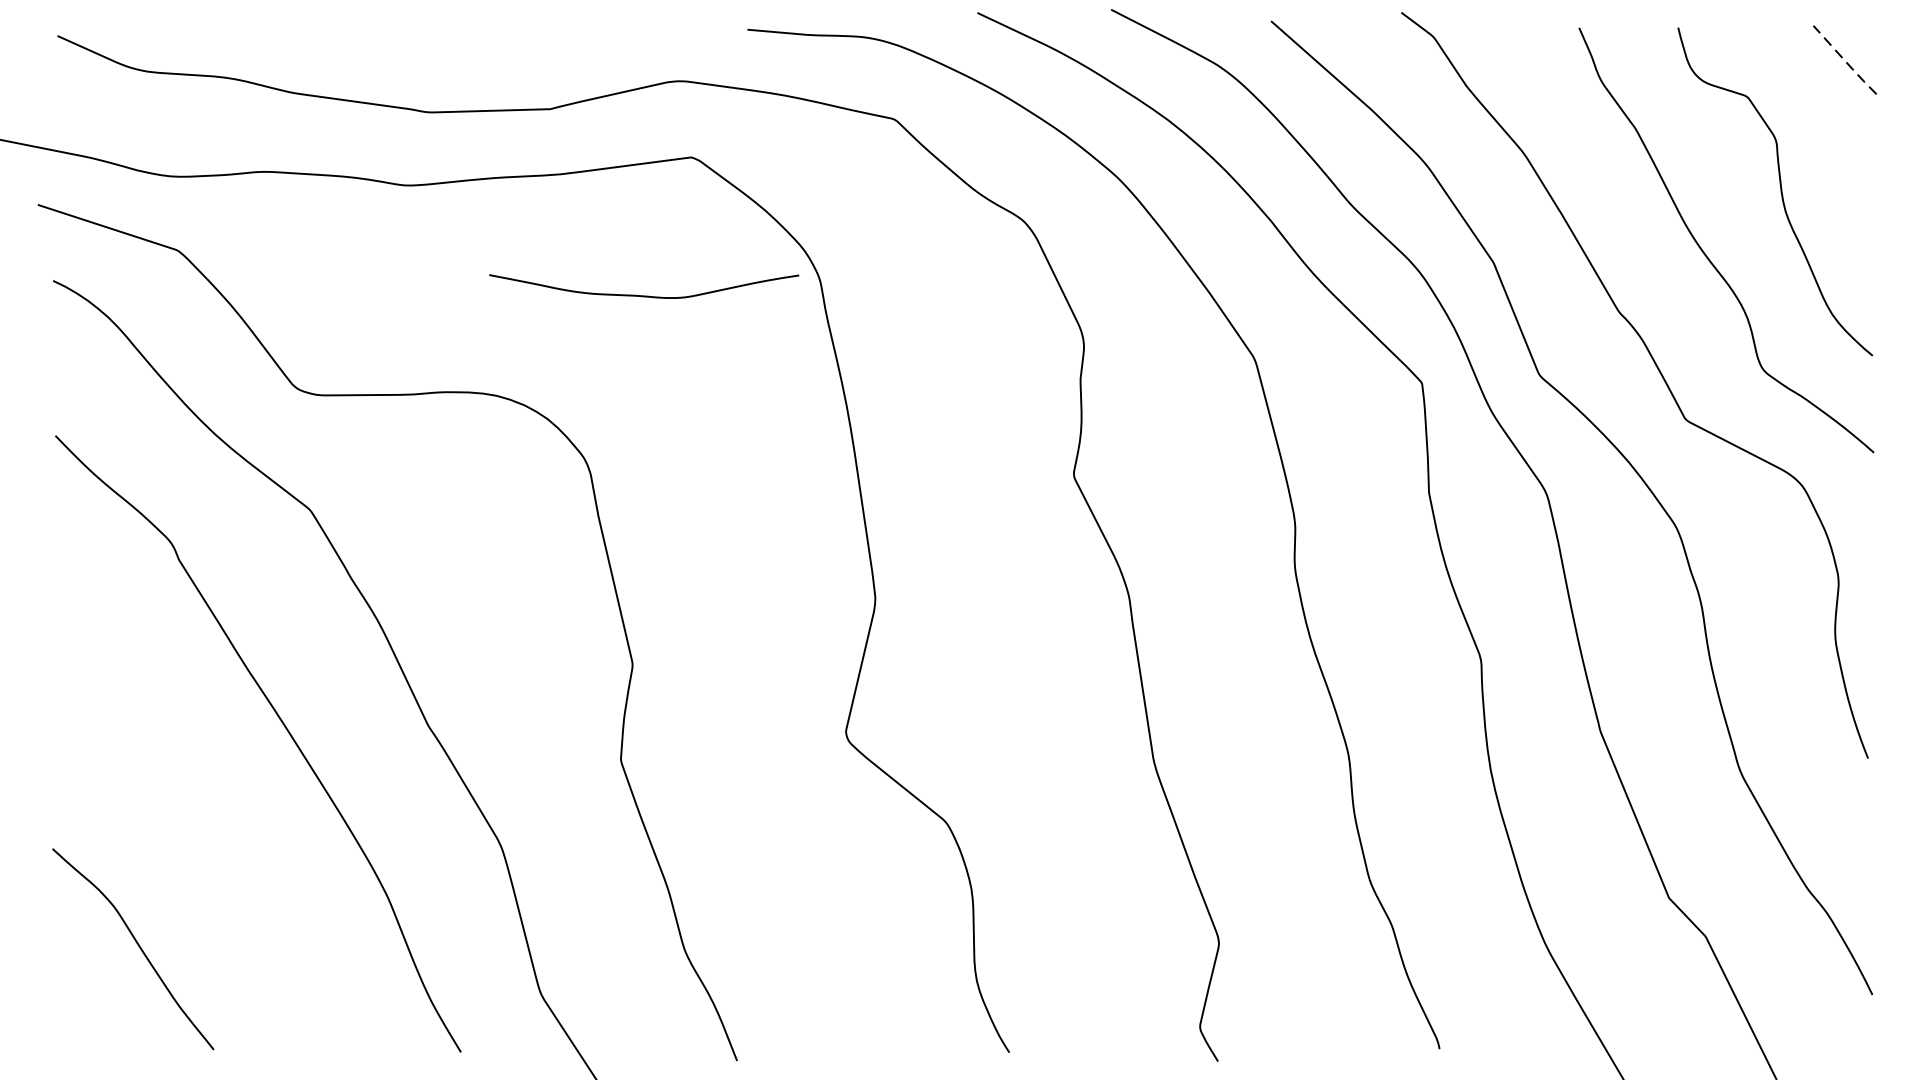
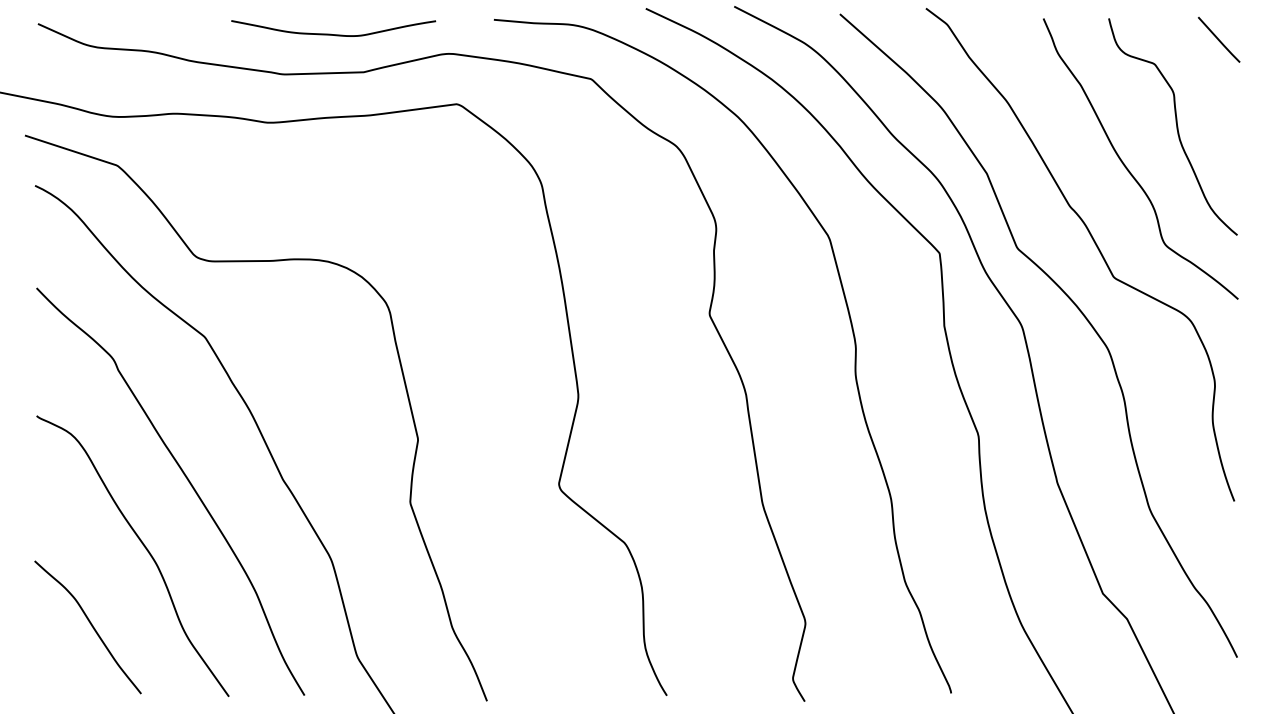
line: (1845, 61) -> (1219, 40), dashed -> solid
curve: (639, 294) -> (330, 33), moved
curve: (217, 826) -> (143, 546), added

